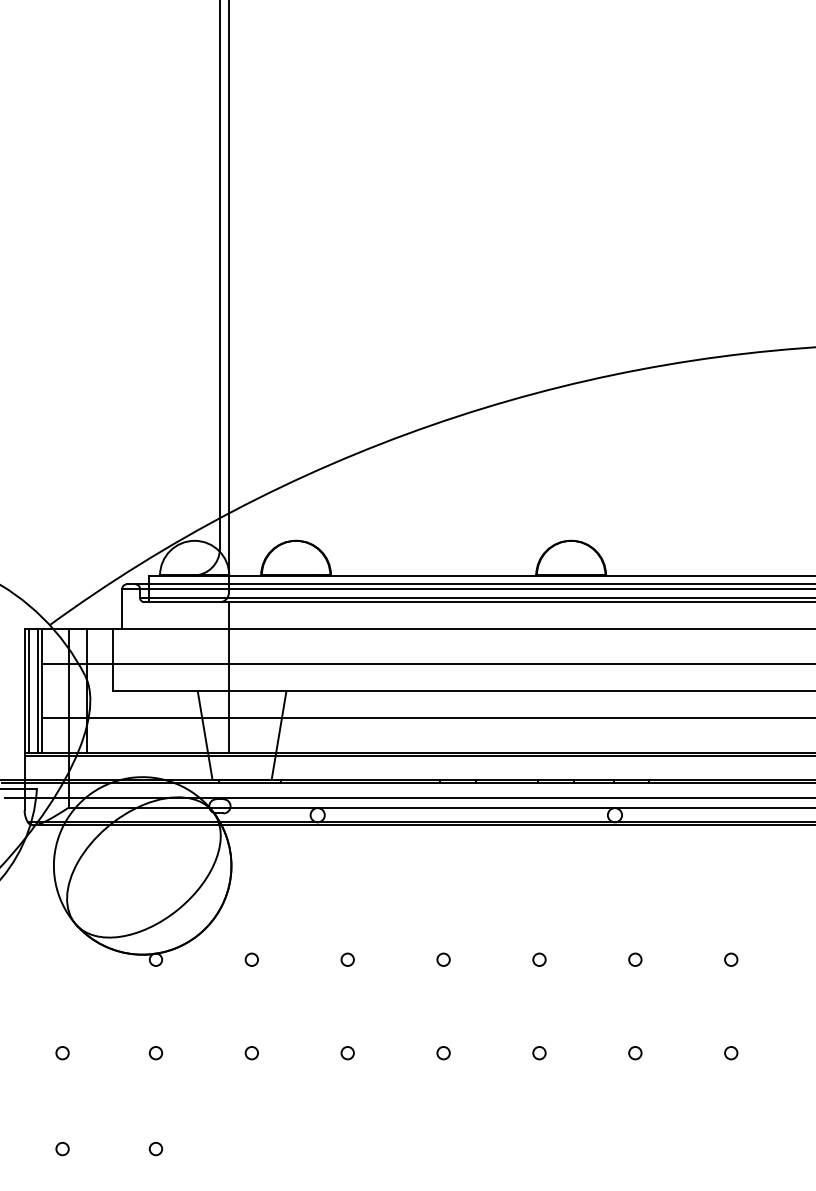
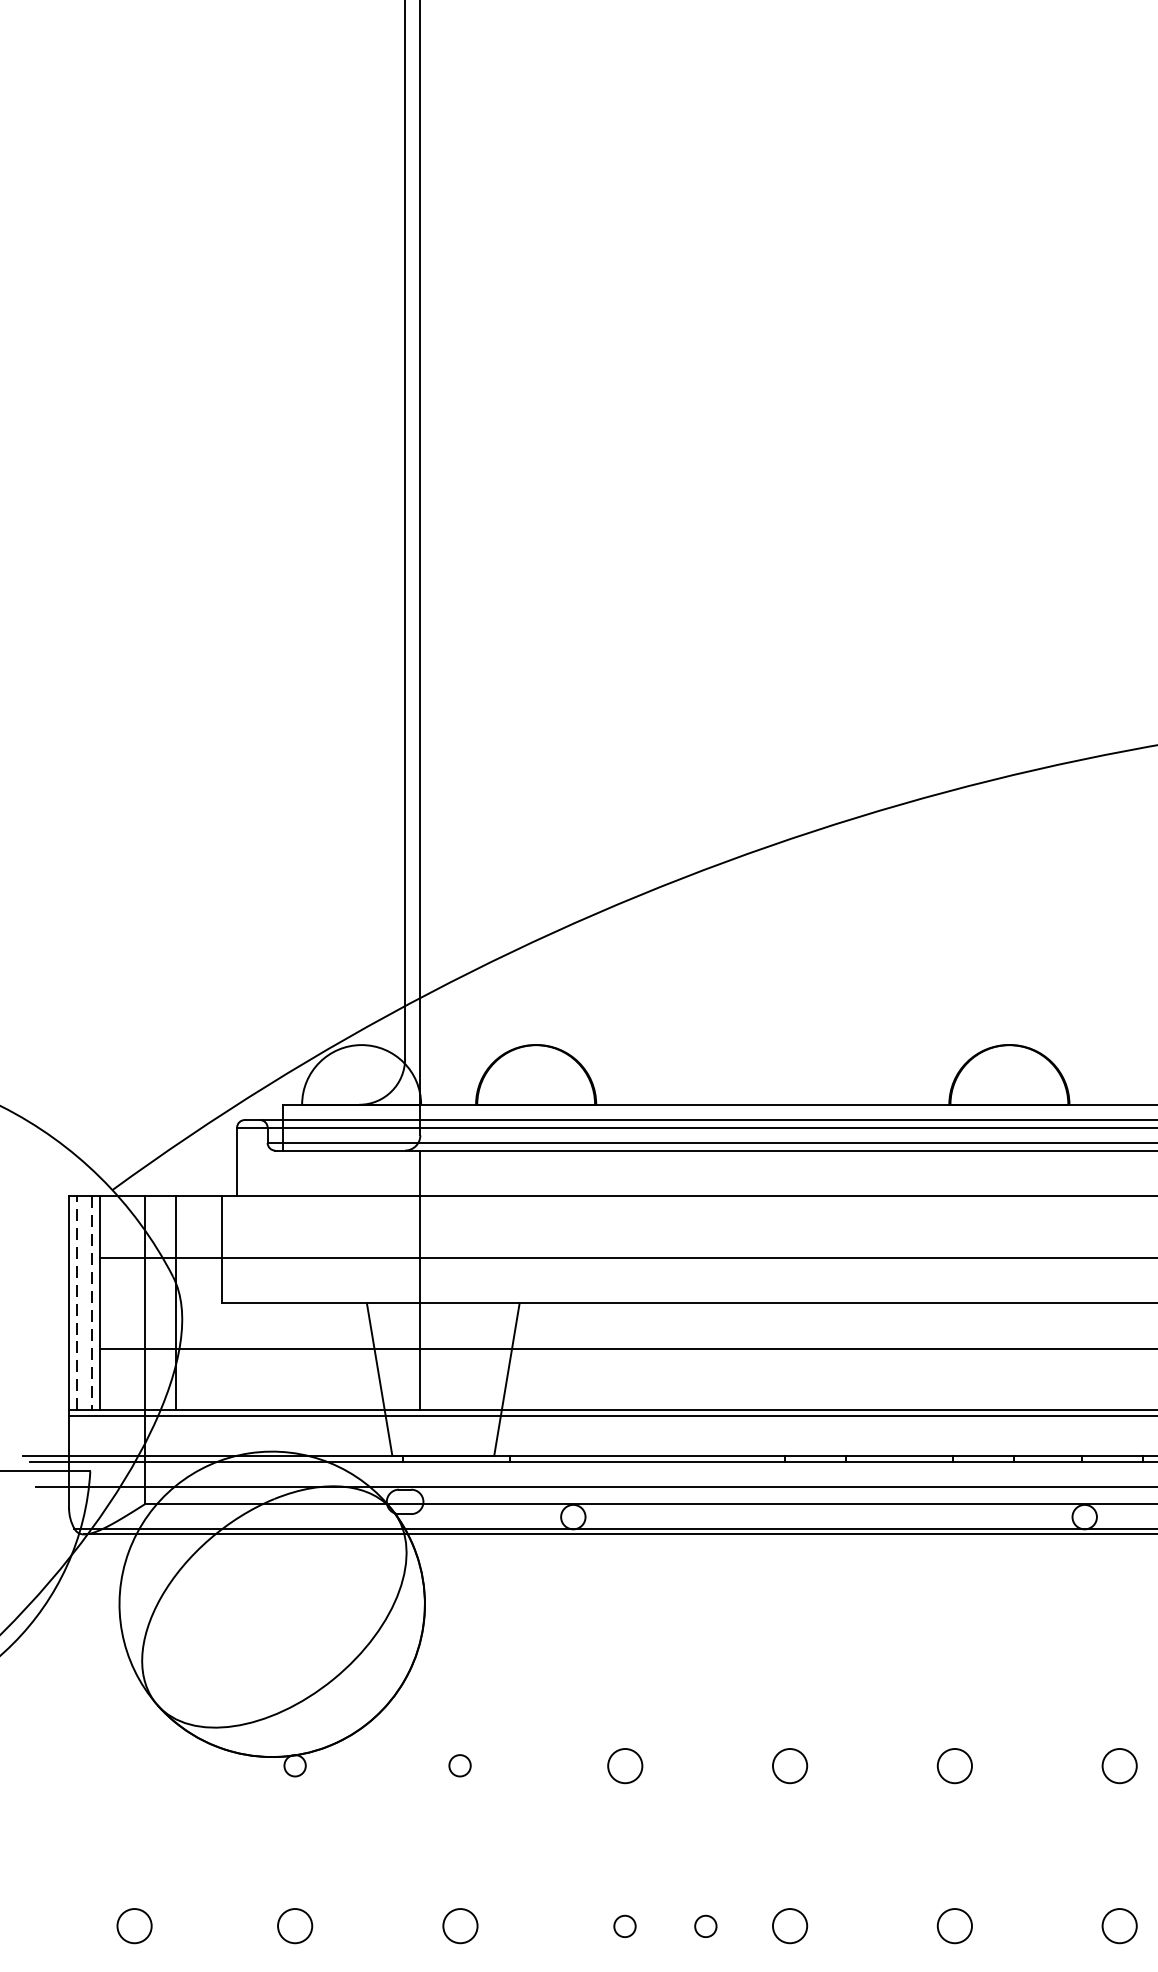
line: (29, 690) -> (77, 1302), solid -> dashed
line: (37, 691) -> (91, 1304), solid -> dashed
circle: (347, 959) -> (624, 1765), size x1.6
circle: (443, 959) -> (789, 1765), size x1.6
circle: (539, 959) -> (954, 1765), size x1.6
circle: (635, 959) -> (1120, 1765), size x1.6
circle: (62, 1053) -> (134, 1927), size x1.6
circle: (155, 1053) -> (294, 1927), size x1.6
circle: (251, 1053) -> (459, 1927), size x1.6
circle: (394, 1053) -> (705, 1927), added
circle: (443, 1053) -> (789, 1927), size x1.6
circle: (539, 1053) -> (954, 1927), size x1.6
circle: (635, 1053) -> (1120, 1927), size x1.6

